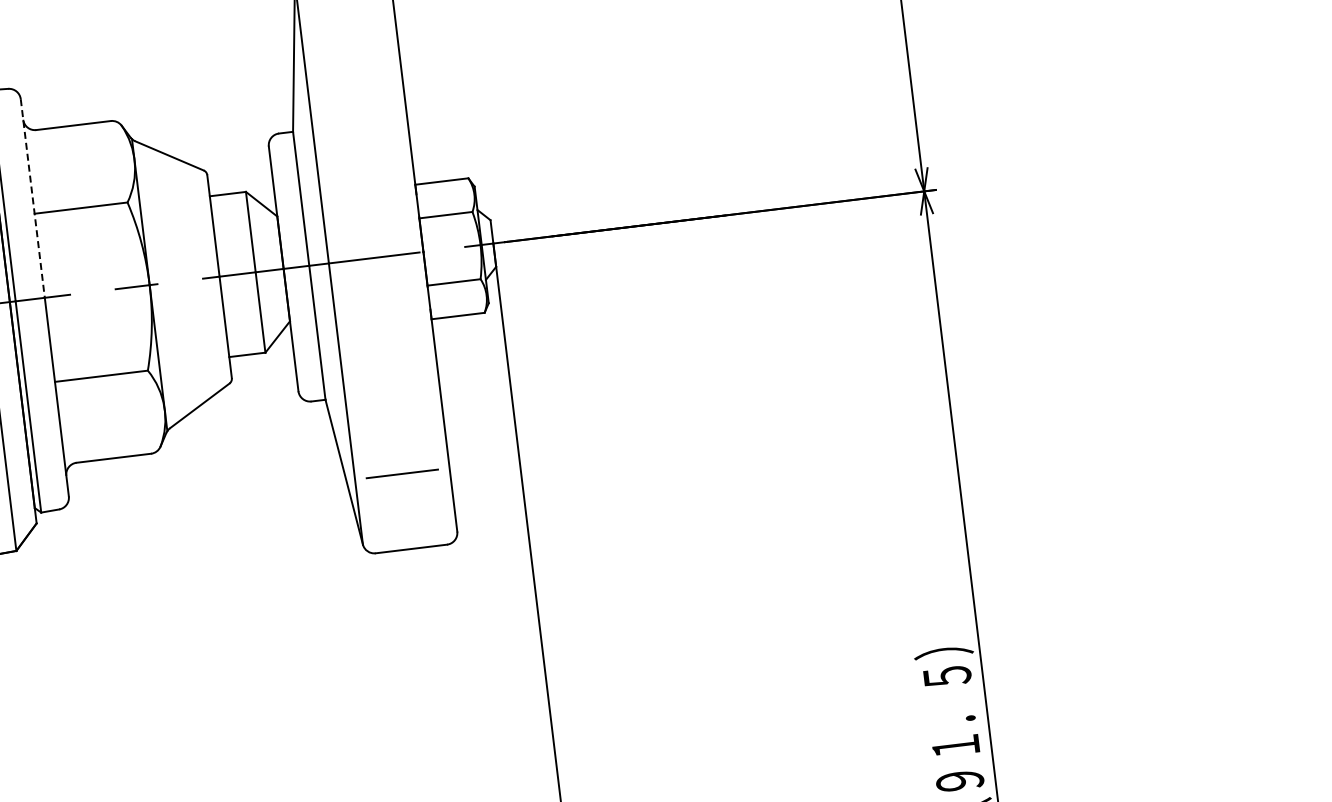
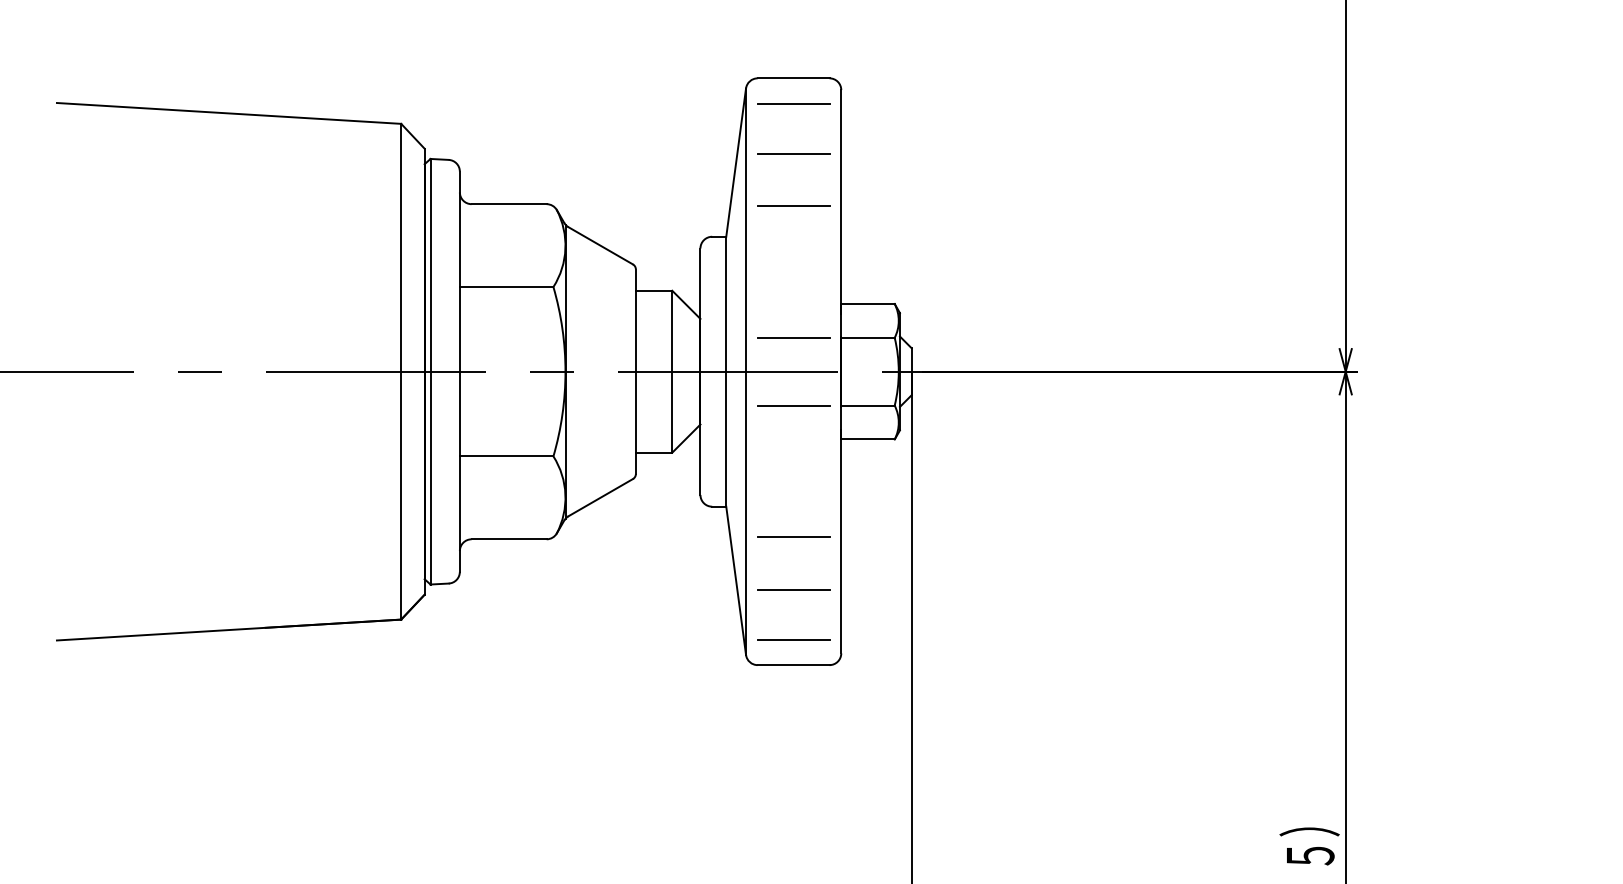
line: (349, 41) -> (793, 153), added
line: (356, 93) -> (793, 206), added
line: (32, 199) -> (459, 272), dashed -> solid
line: (371, 223) -> (793, 337), added
line: (380, 291) -> (793, 405), added
line: (395, 422) -> (793, 537), added
line: (408, 523) -> (793, 639), added

